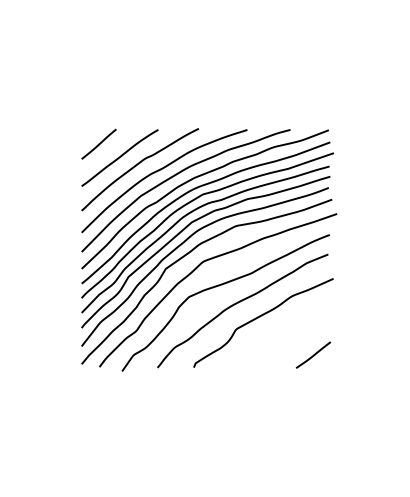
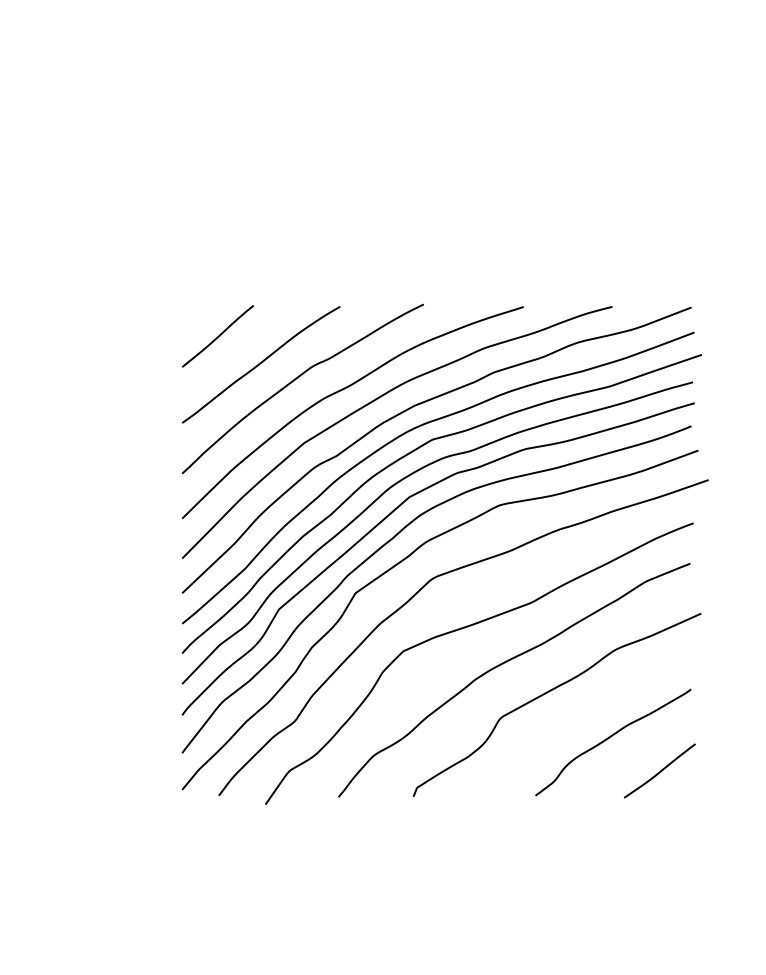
curve: (289, 339) -> (610, 738), added

